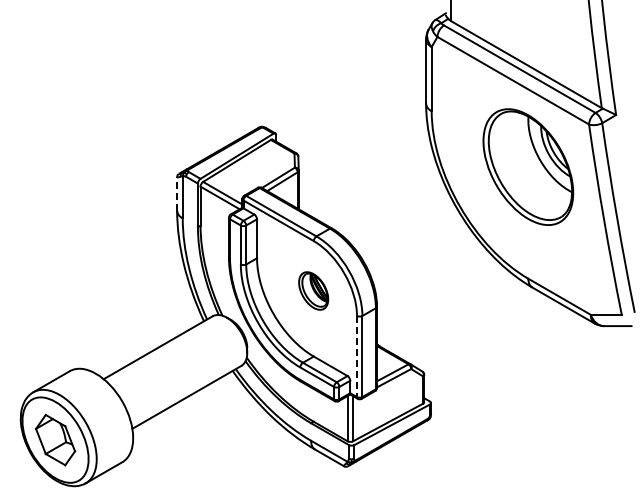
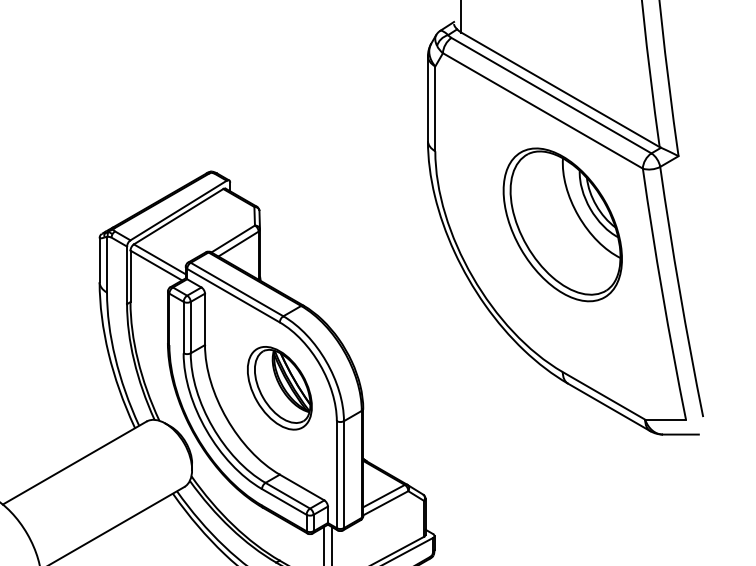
line: (177, 193) -> (100, 259), dashed -> solid
part: (313, 290) -> (279, 387), size x1.67
line: (357, 356) -> (337, 474), dashed -> solid

